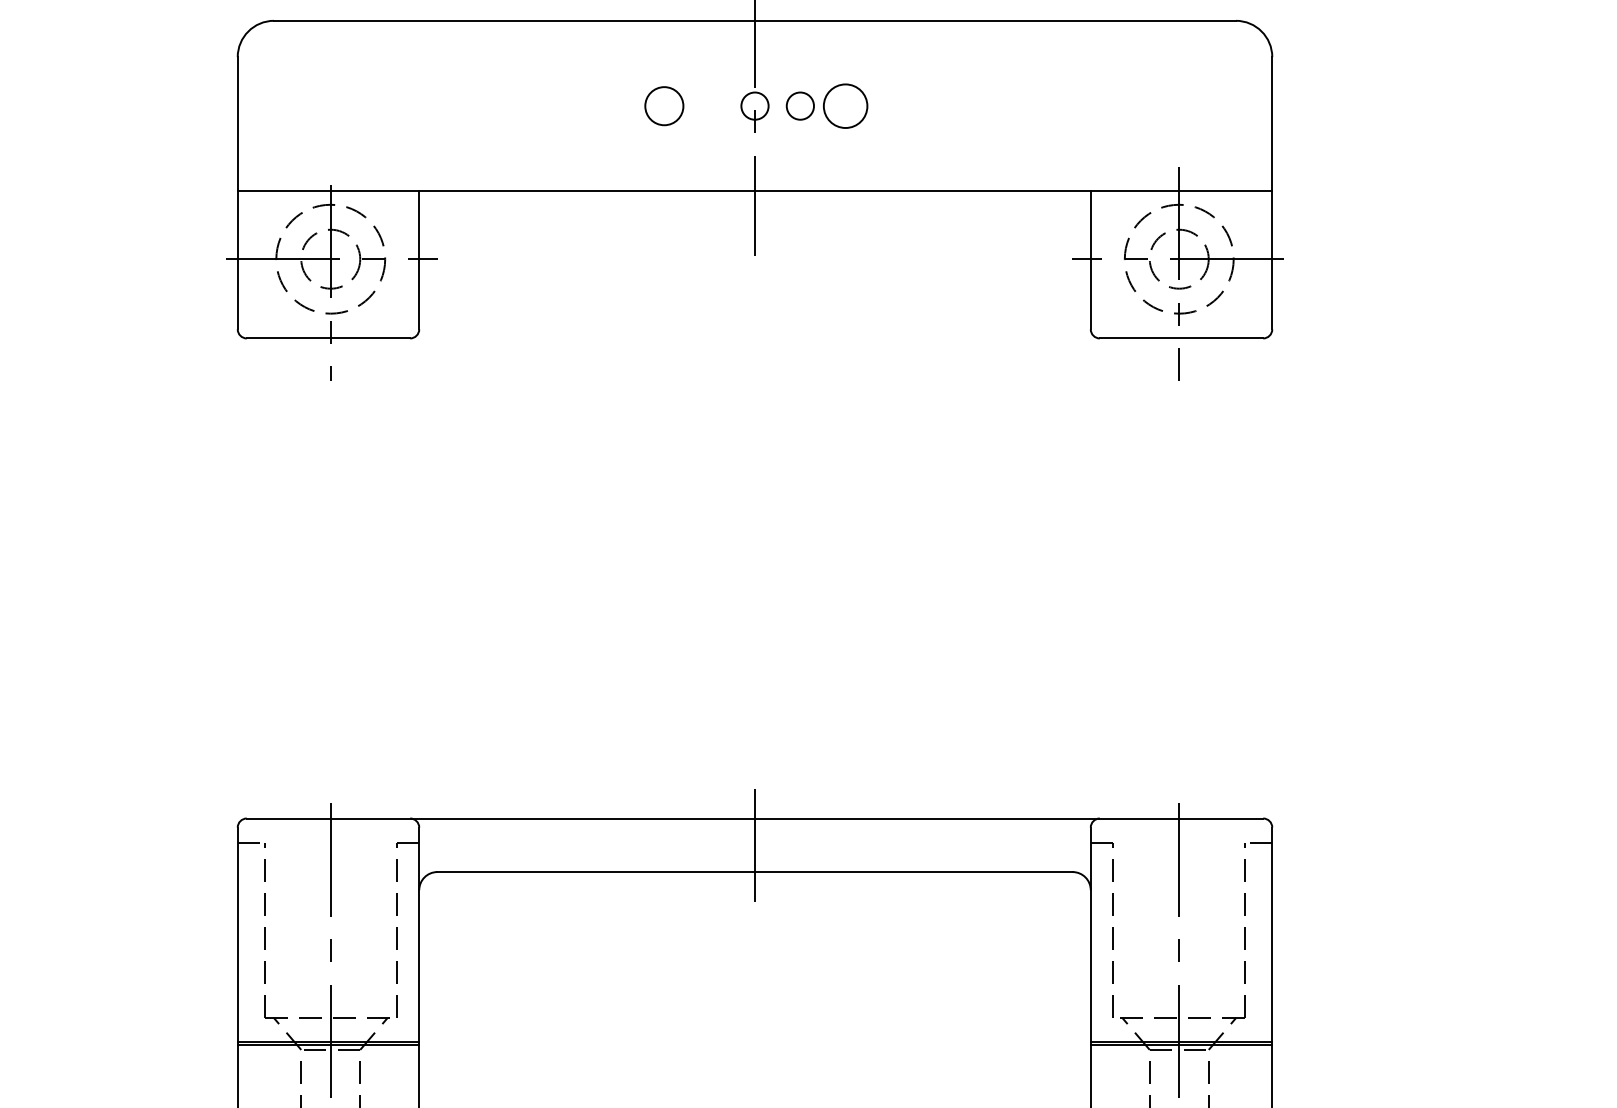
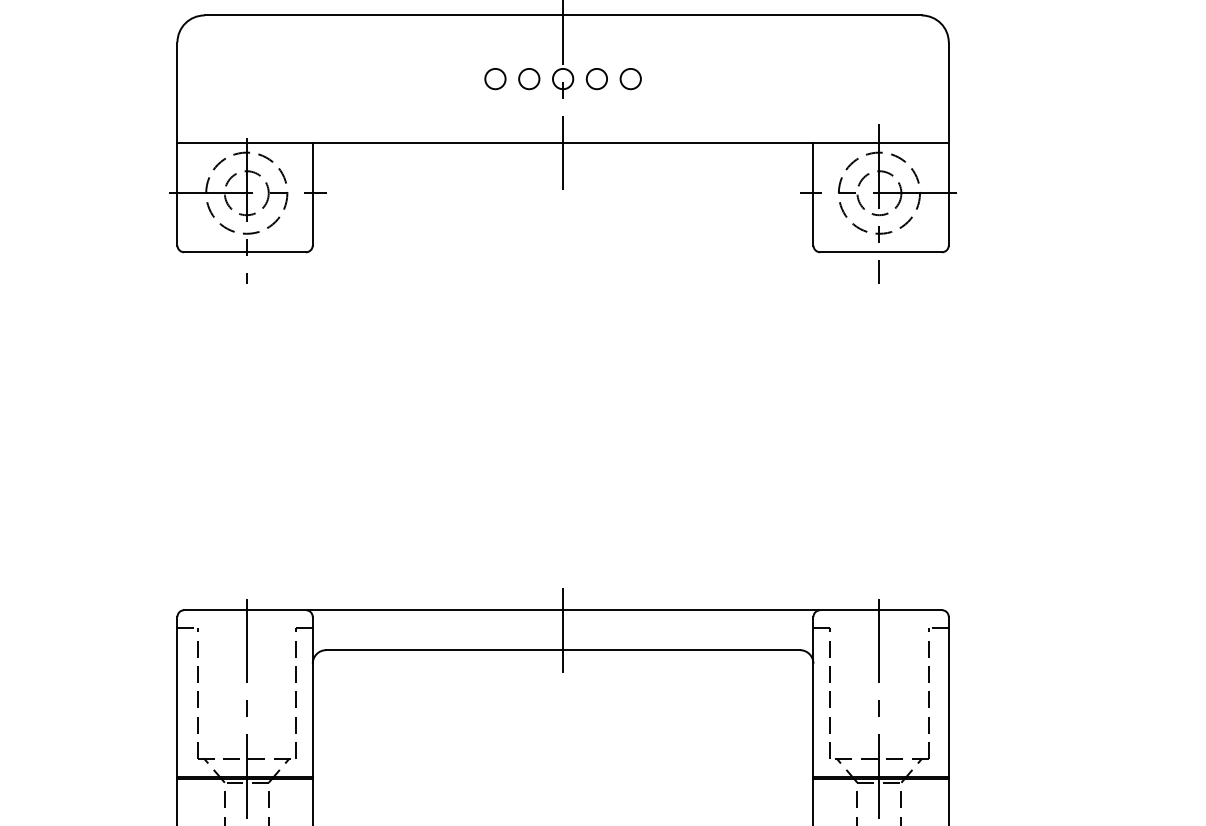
circle: (663, 105) -> (494, 78), size x0.71
circle: (709, 105) -> (529, 78), added
circle: (845, 105) -> (630, 78), size x0.62

